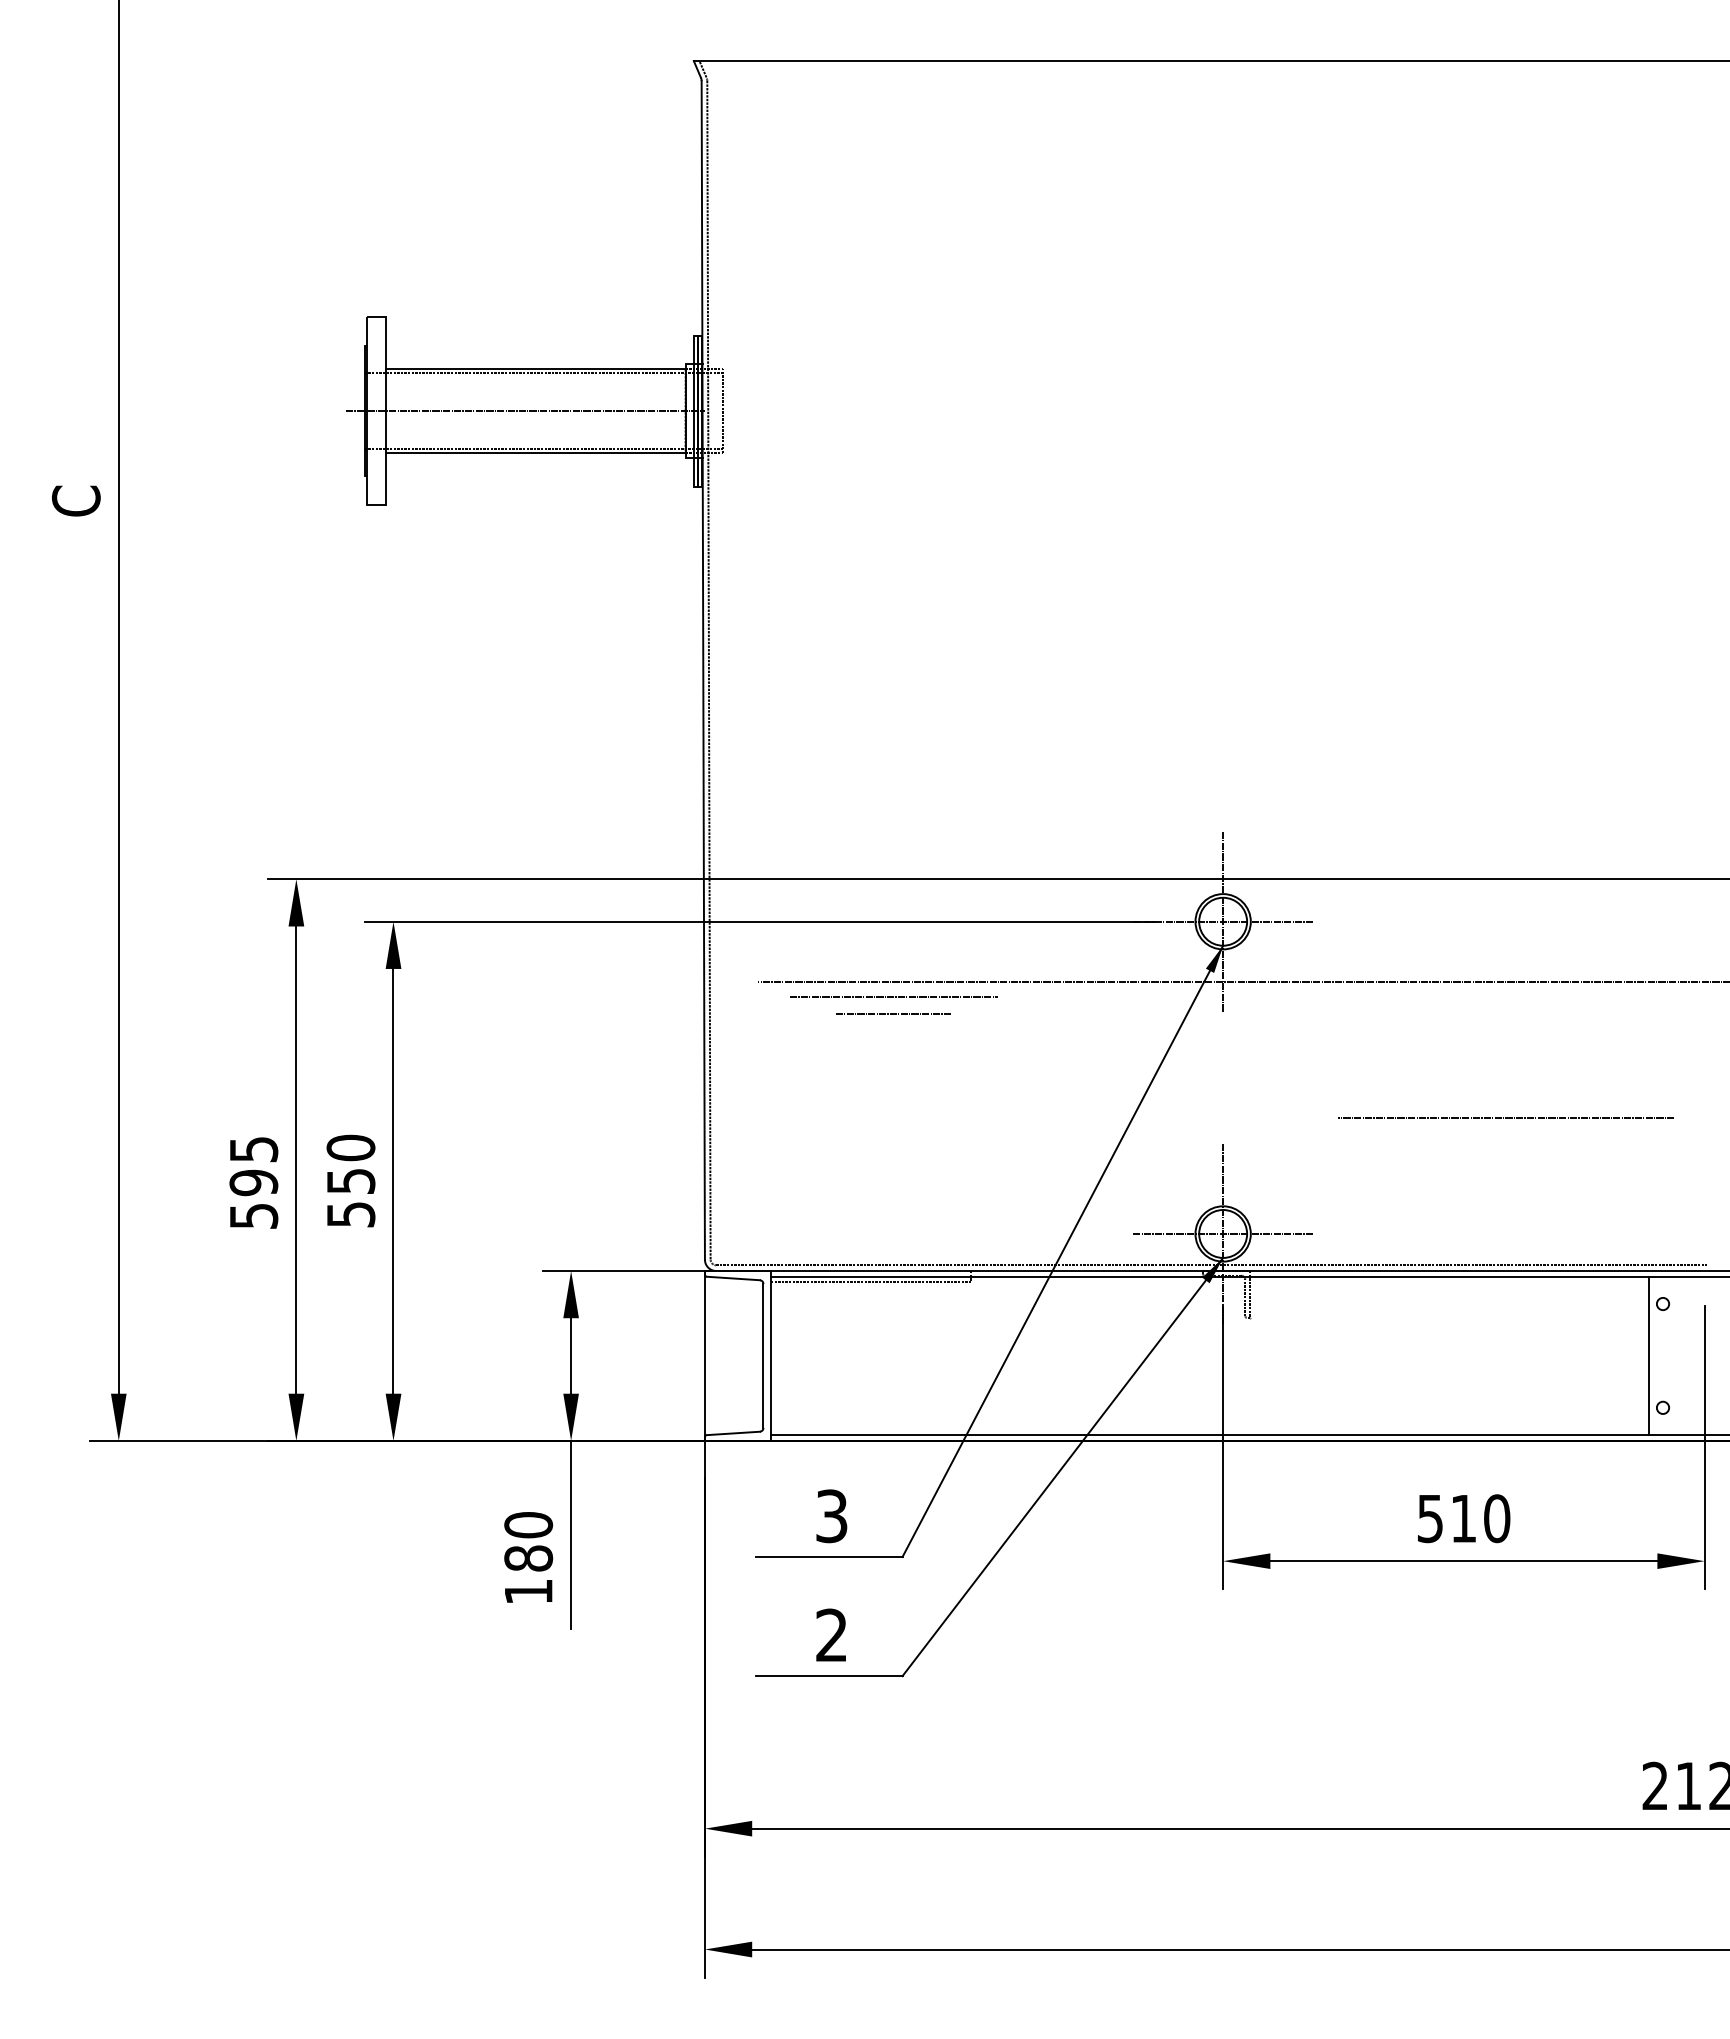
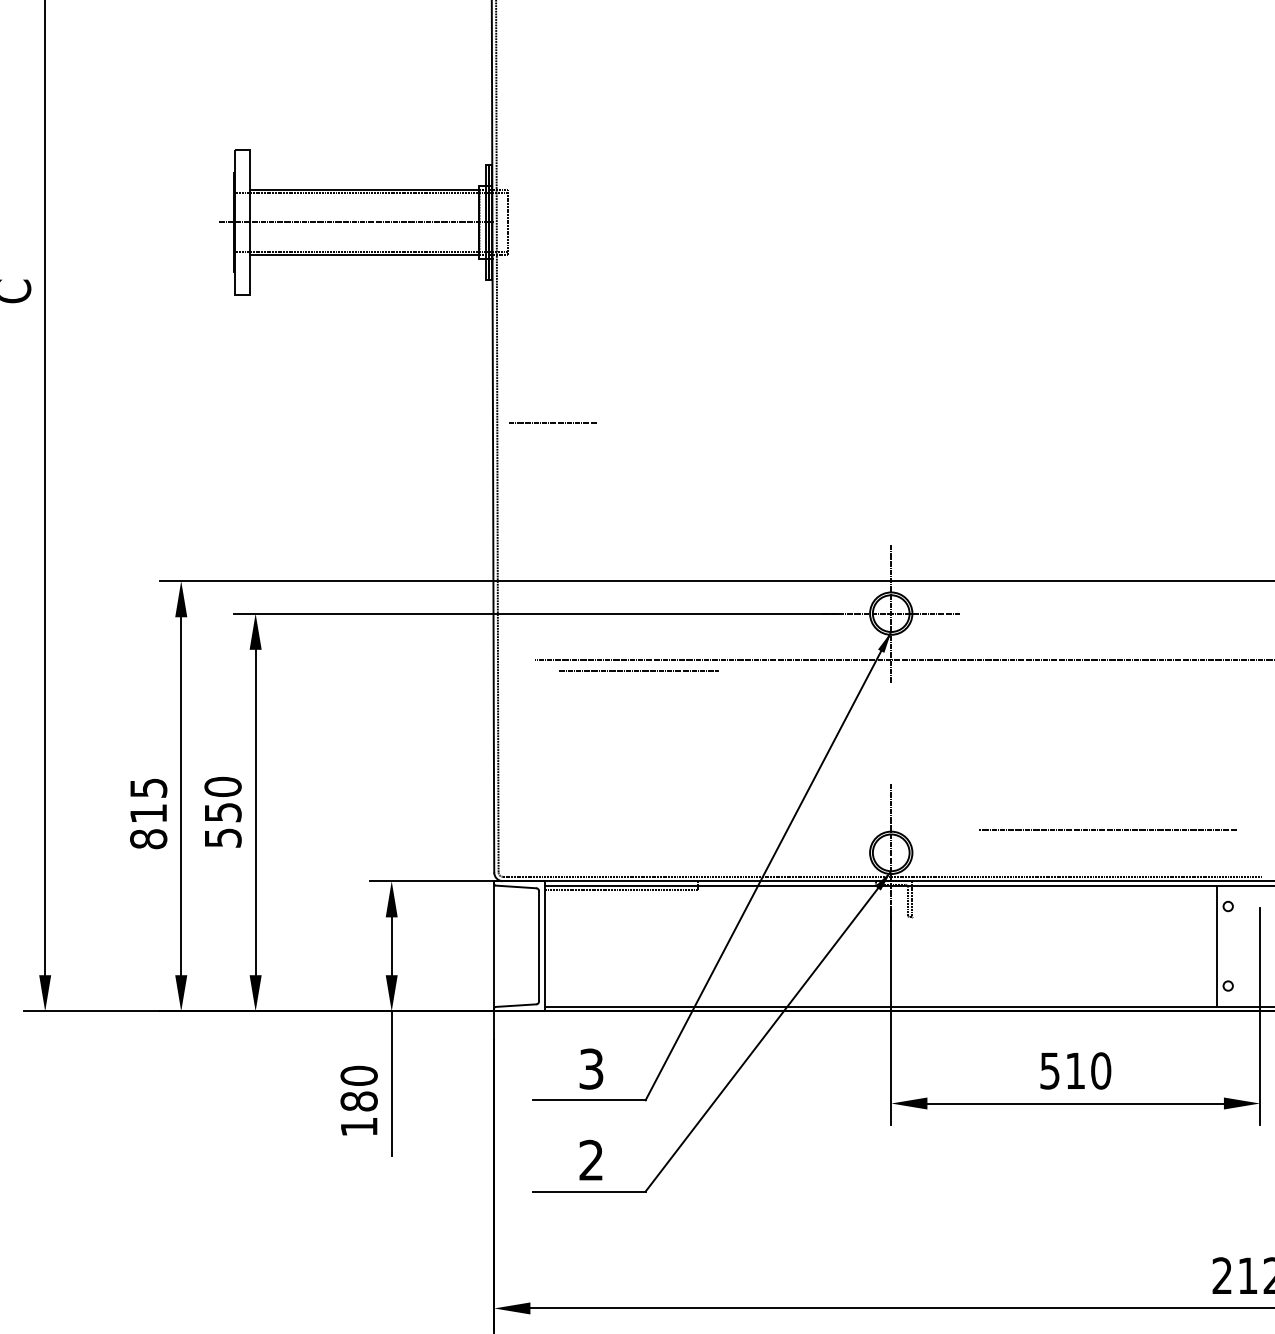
line: (893, 1013) -> (552, 422), moved
line: (1505, 1117) -> (1107, 830), moved
text: (253, 1199) -> (148, 826), 595 -> 815
line: (1223, 1233) -> (891, 852), removed

